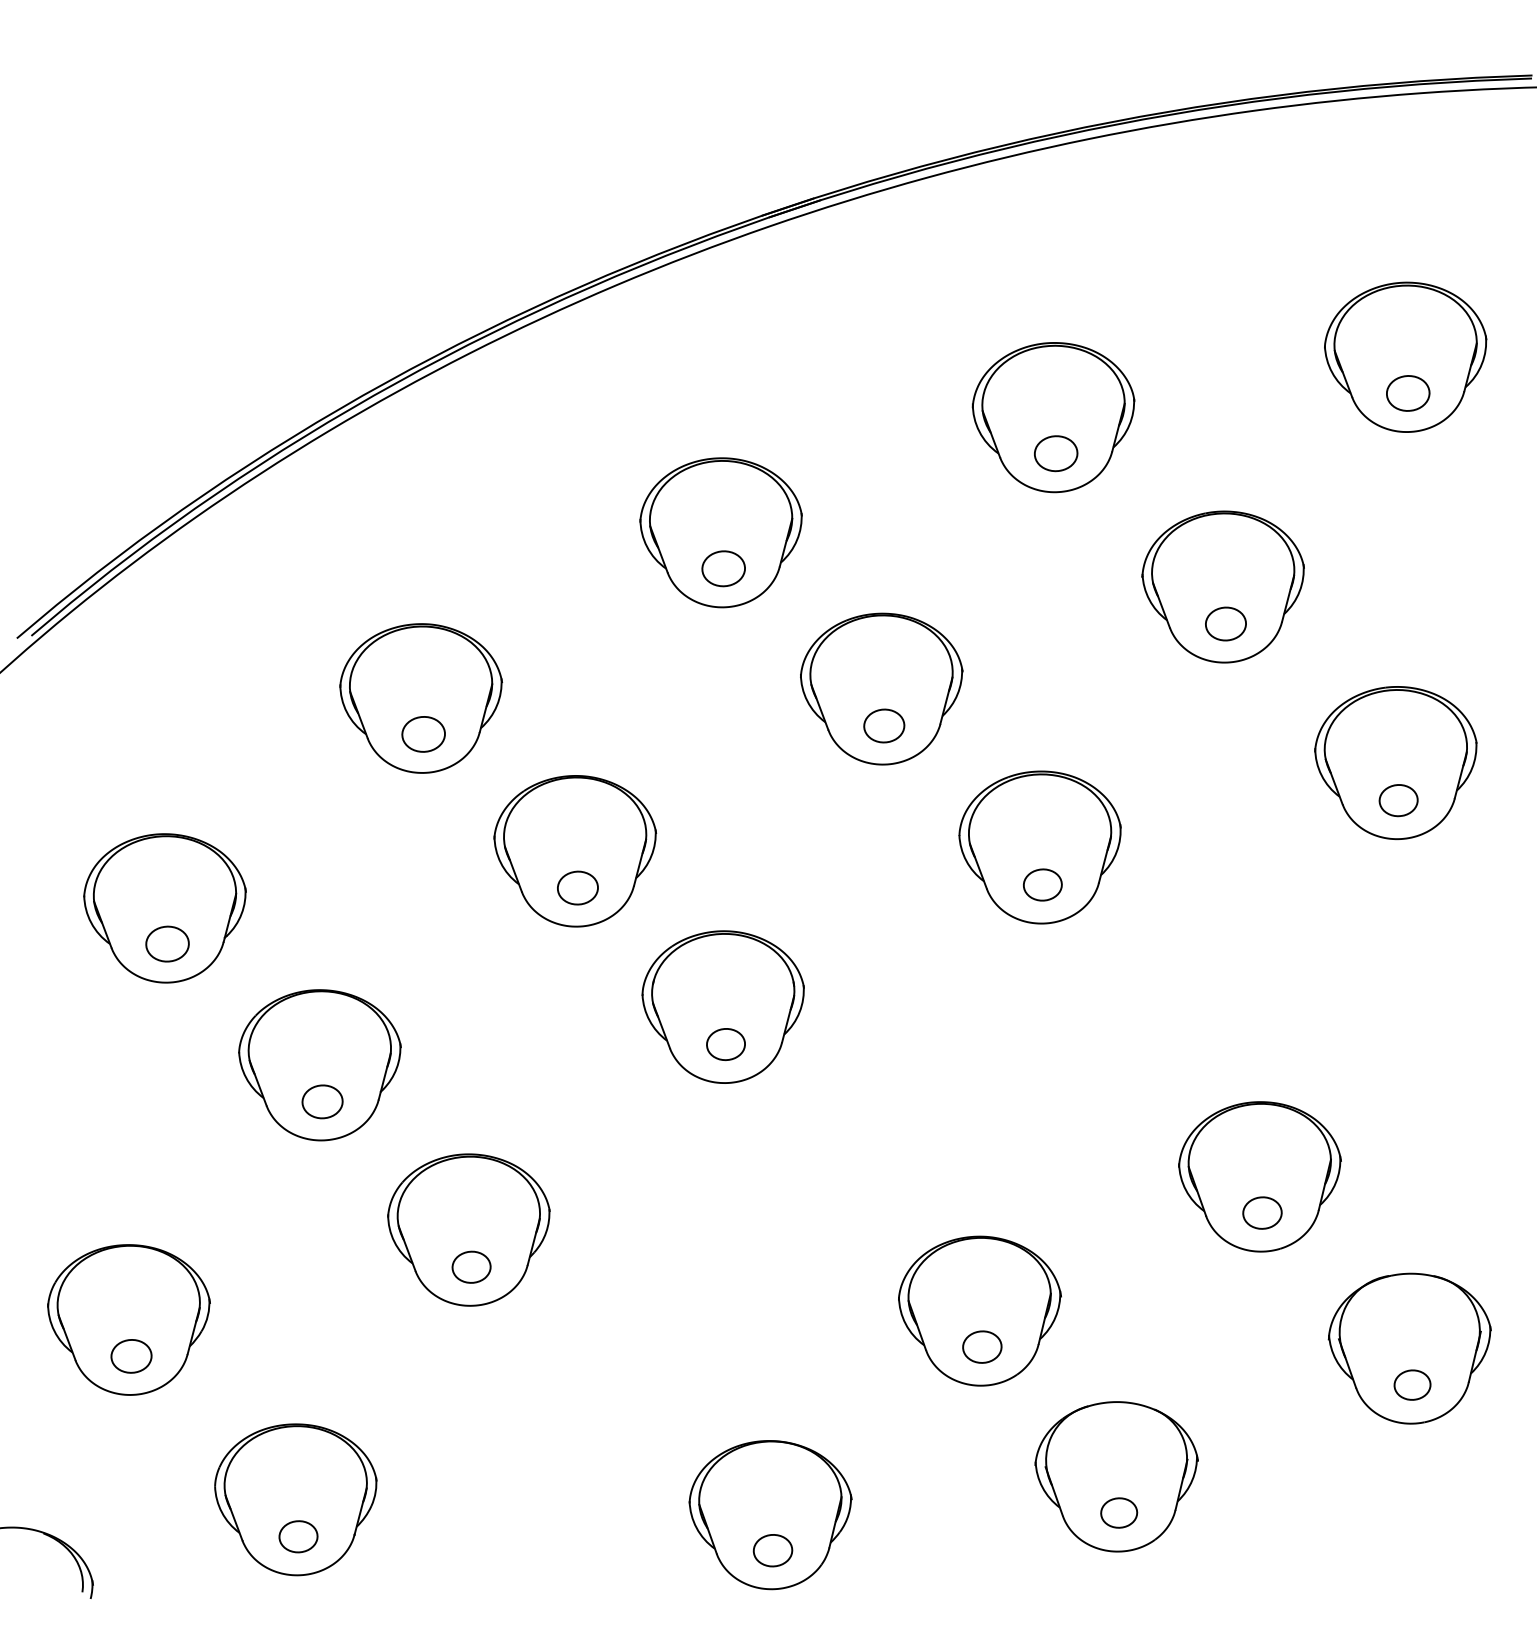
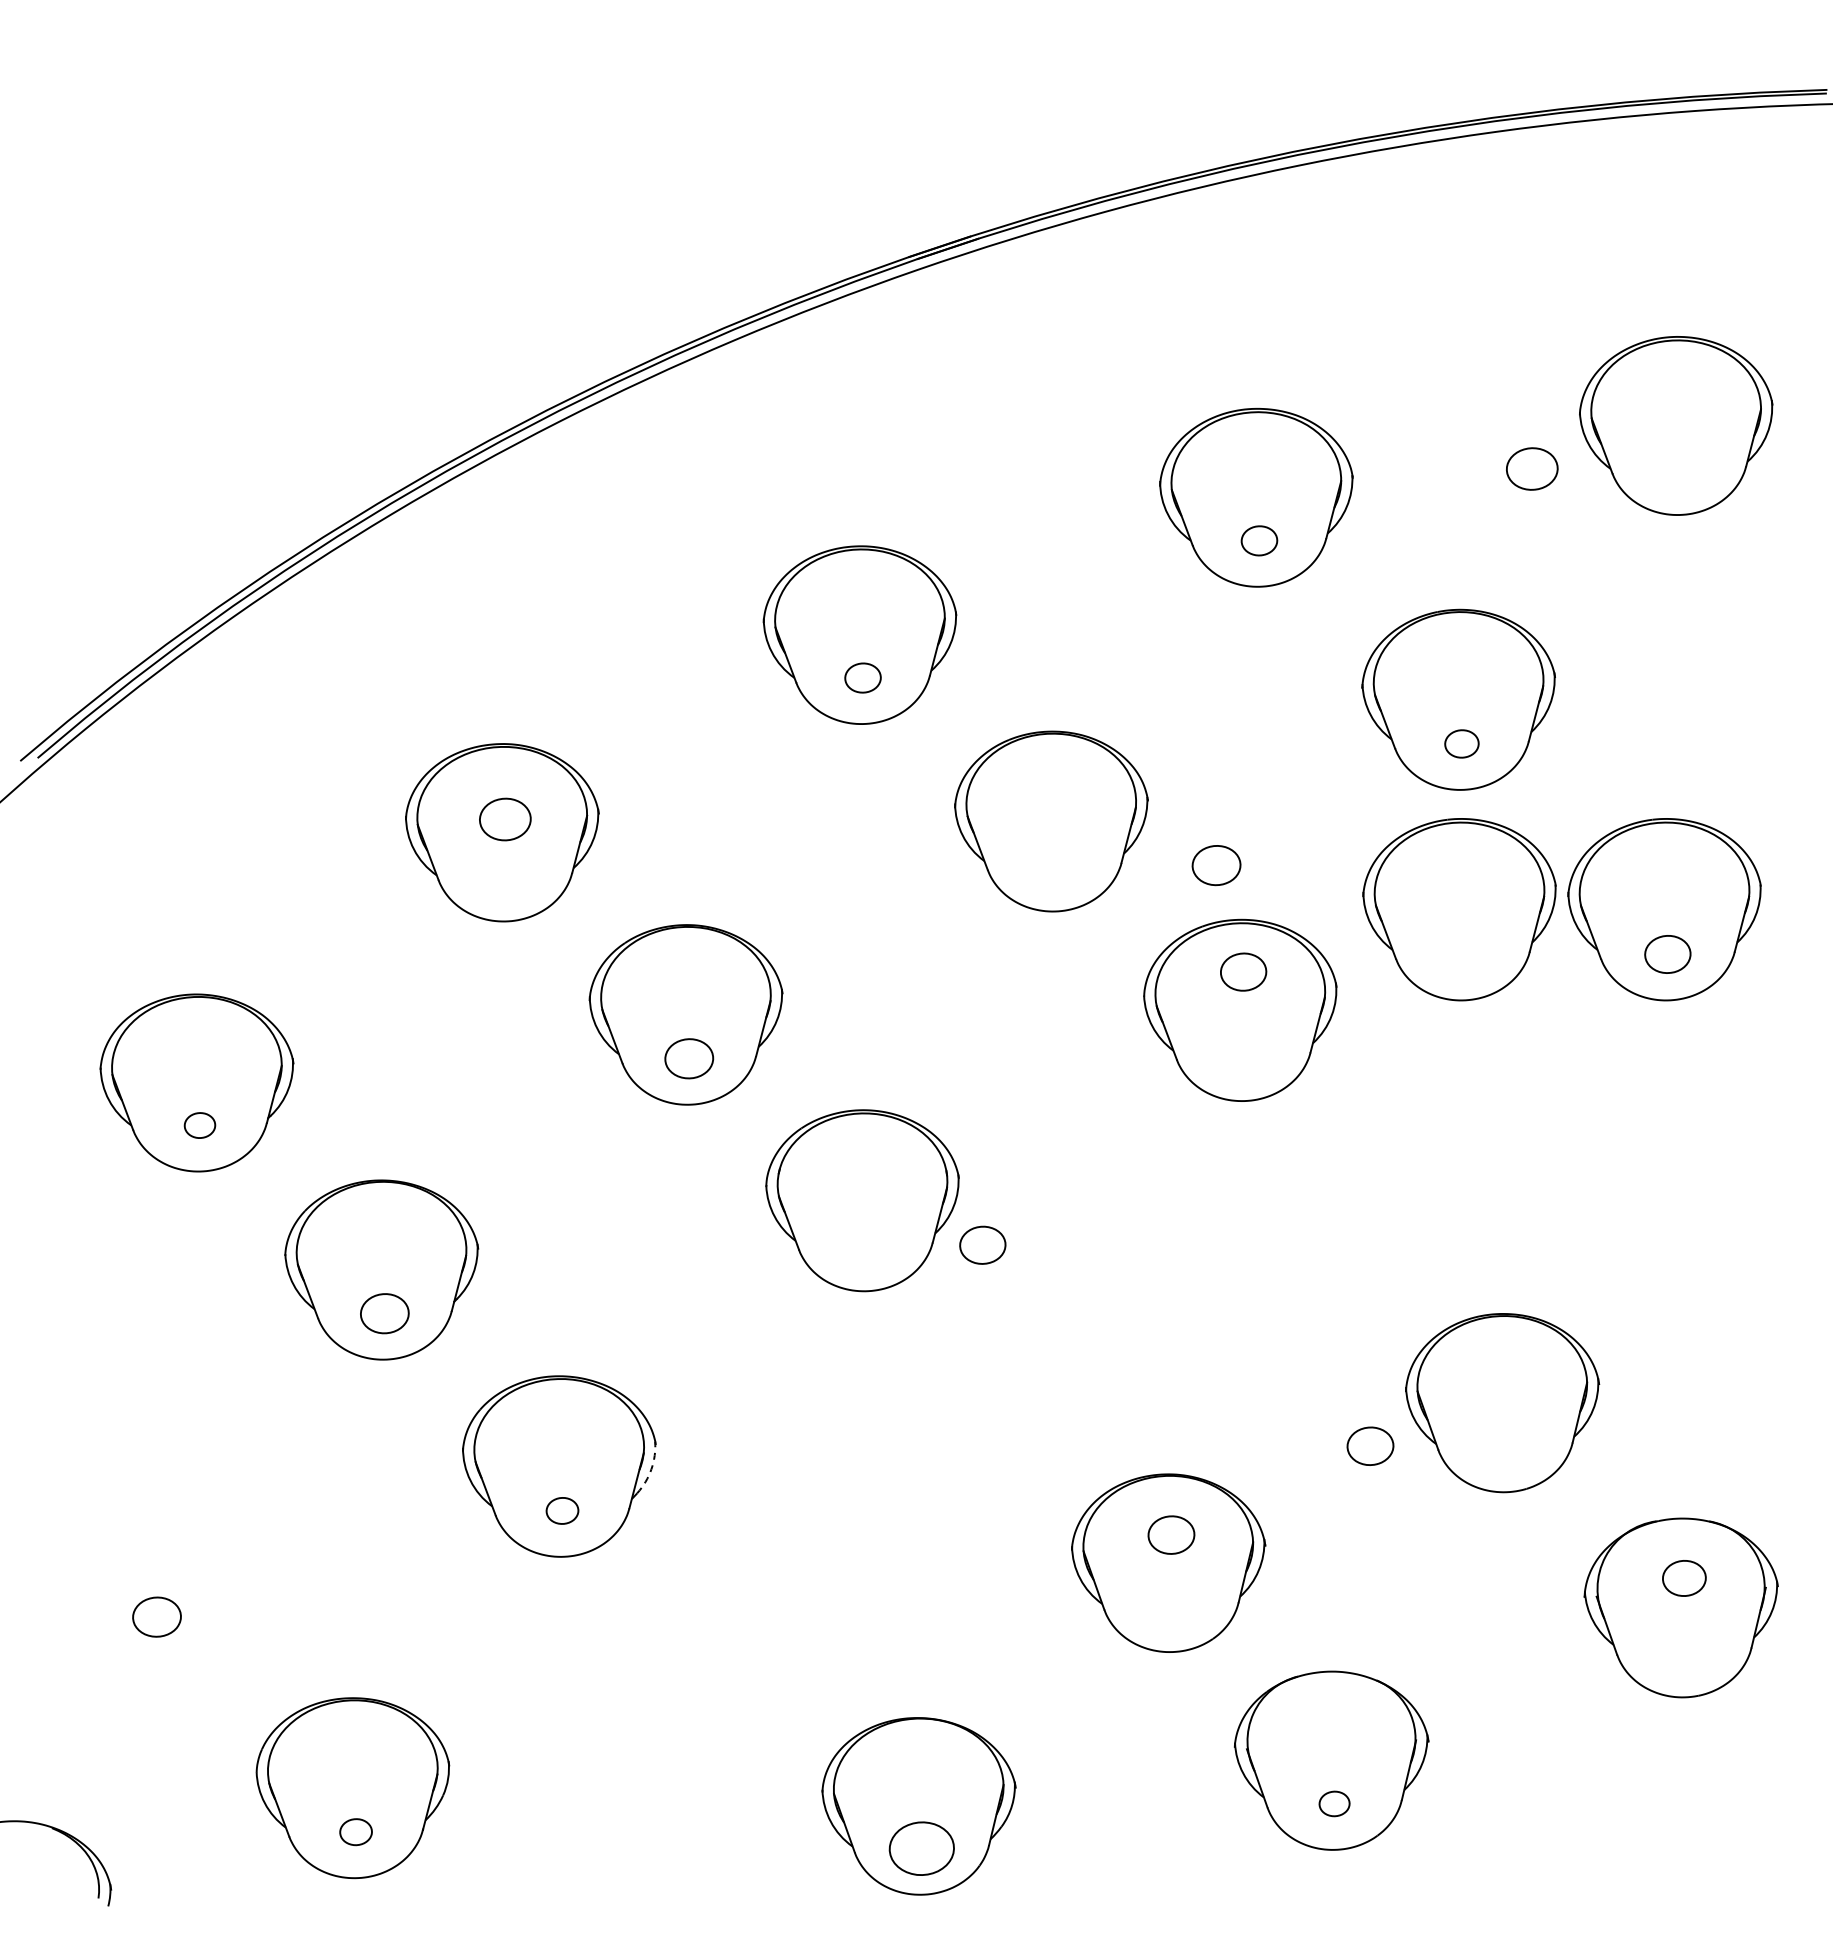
part: (1408, 393) -> (1532, 468), moved
part: (1056, 453) -> (1259, 540), size x0.7
part: (723, 568) -> (862, 677), size x0.7
part: (1225, 623) -> (1461, 743), size x0.7
part: (884, 725) -> (1216, 865), moved
part: (423, 734) -> (505, 819), moved
part: (1223, 762) -> (1459, 909), added
part: (1042, 884) -> (1243, 971), moved
part: (167, 944) -> (199, 1125), size x0.6
part: (725, 1043) -> (982, 1244), moved
part: (1262, 1212) -> (1370, 1445), moved
arc: (546, 1232) -> (651, 1469), solid -> dashed
part: (471, 1266) -> (562, 1510), size x0.7
part: (128, 1319) -> (153, 1573), removed
part: (982, 1346) -> (1171, 1534), moved
part: (1412, 1385) -> (1684, 1578), moved
part: (1119, 1512) -> (1334, 1803), size x0.7
part: (297, 1536) -> (355, 1831), size x0.7
part: (772, 1550) -> (921, 1848), size x1.4

